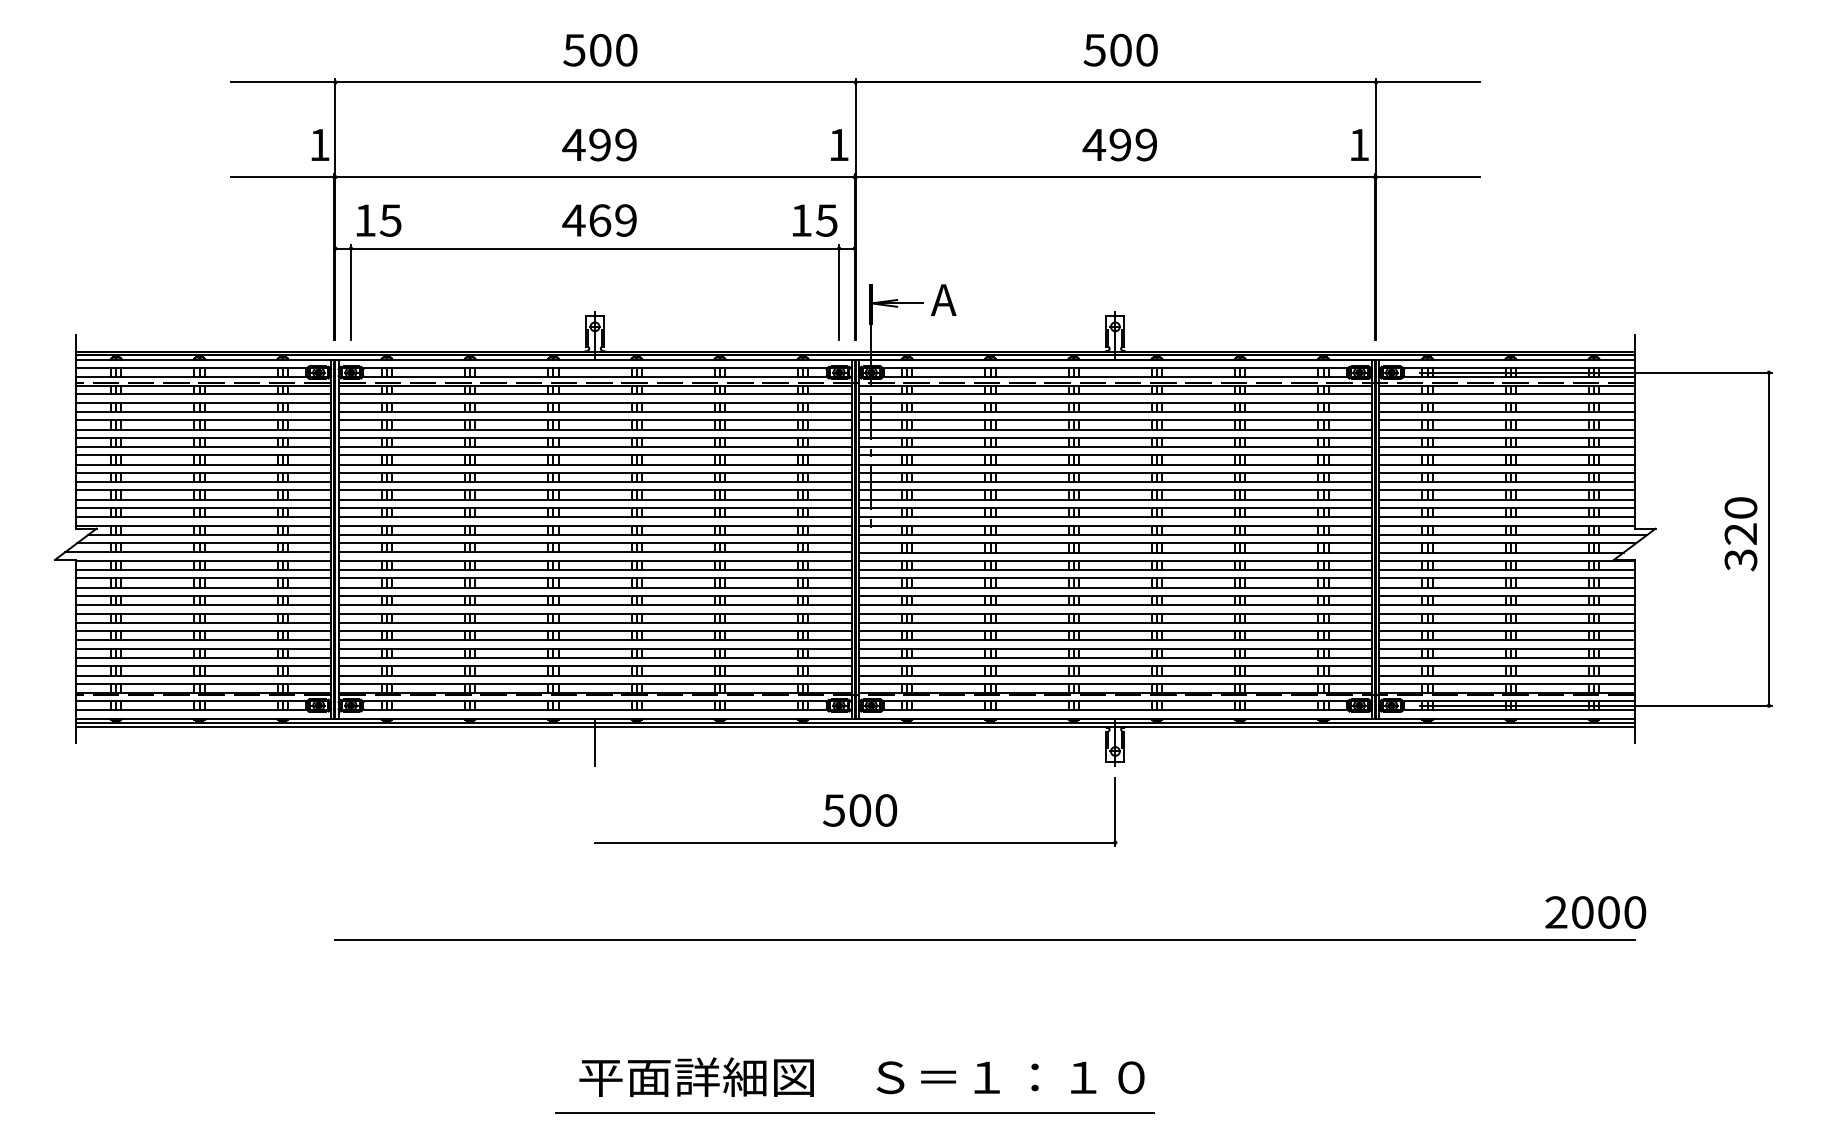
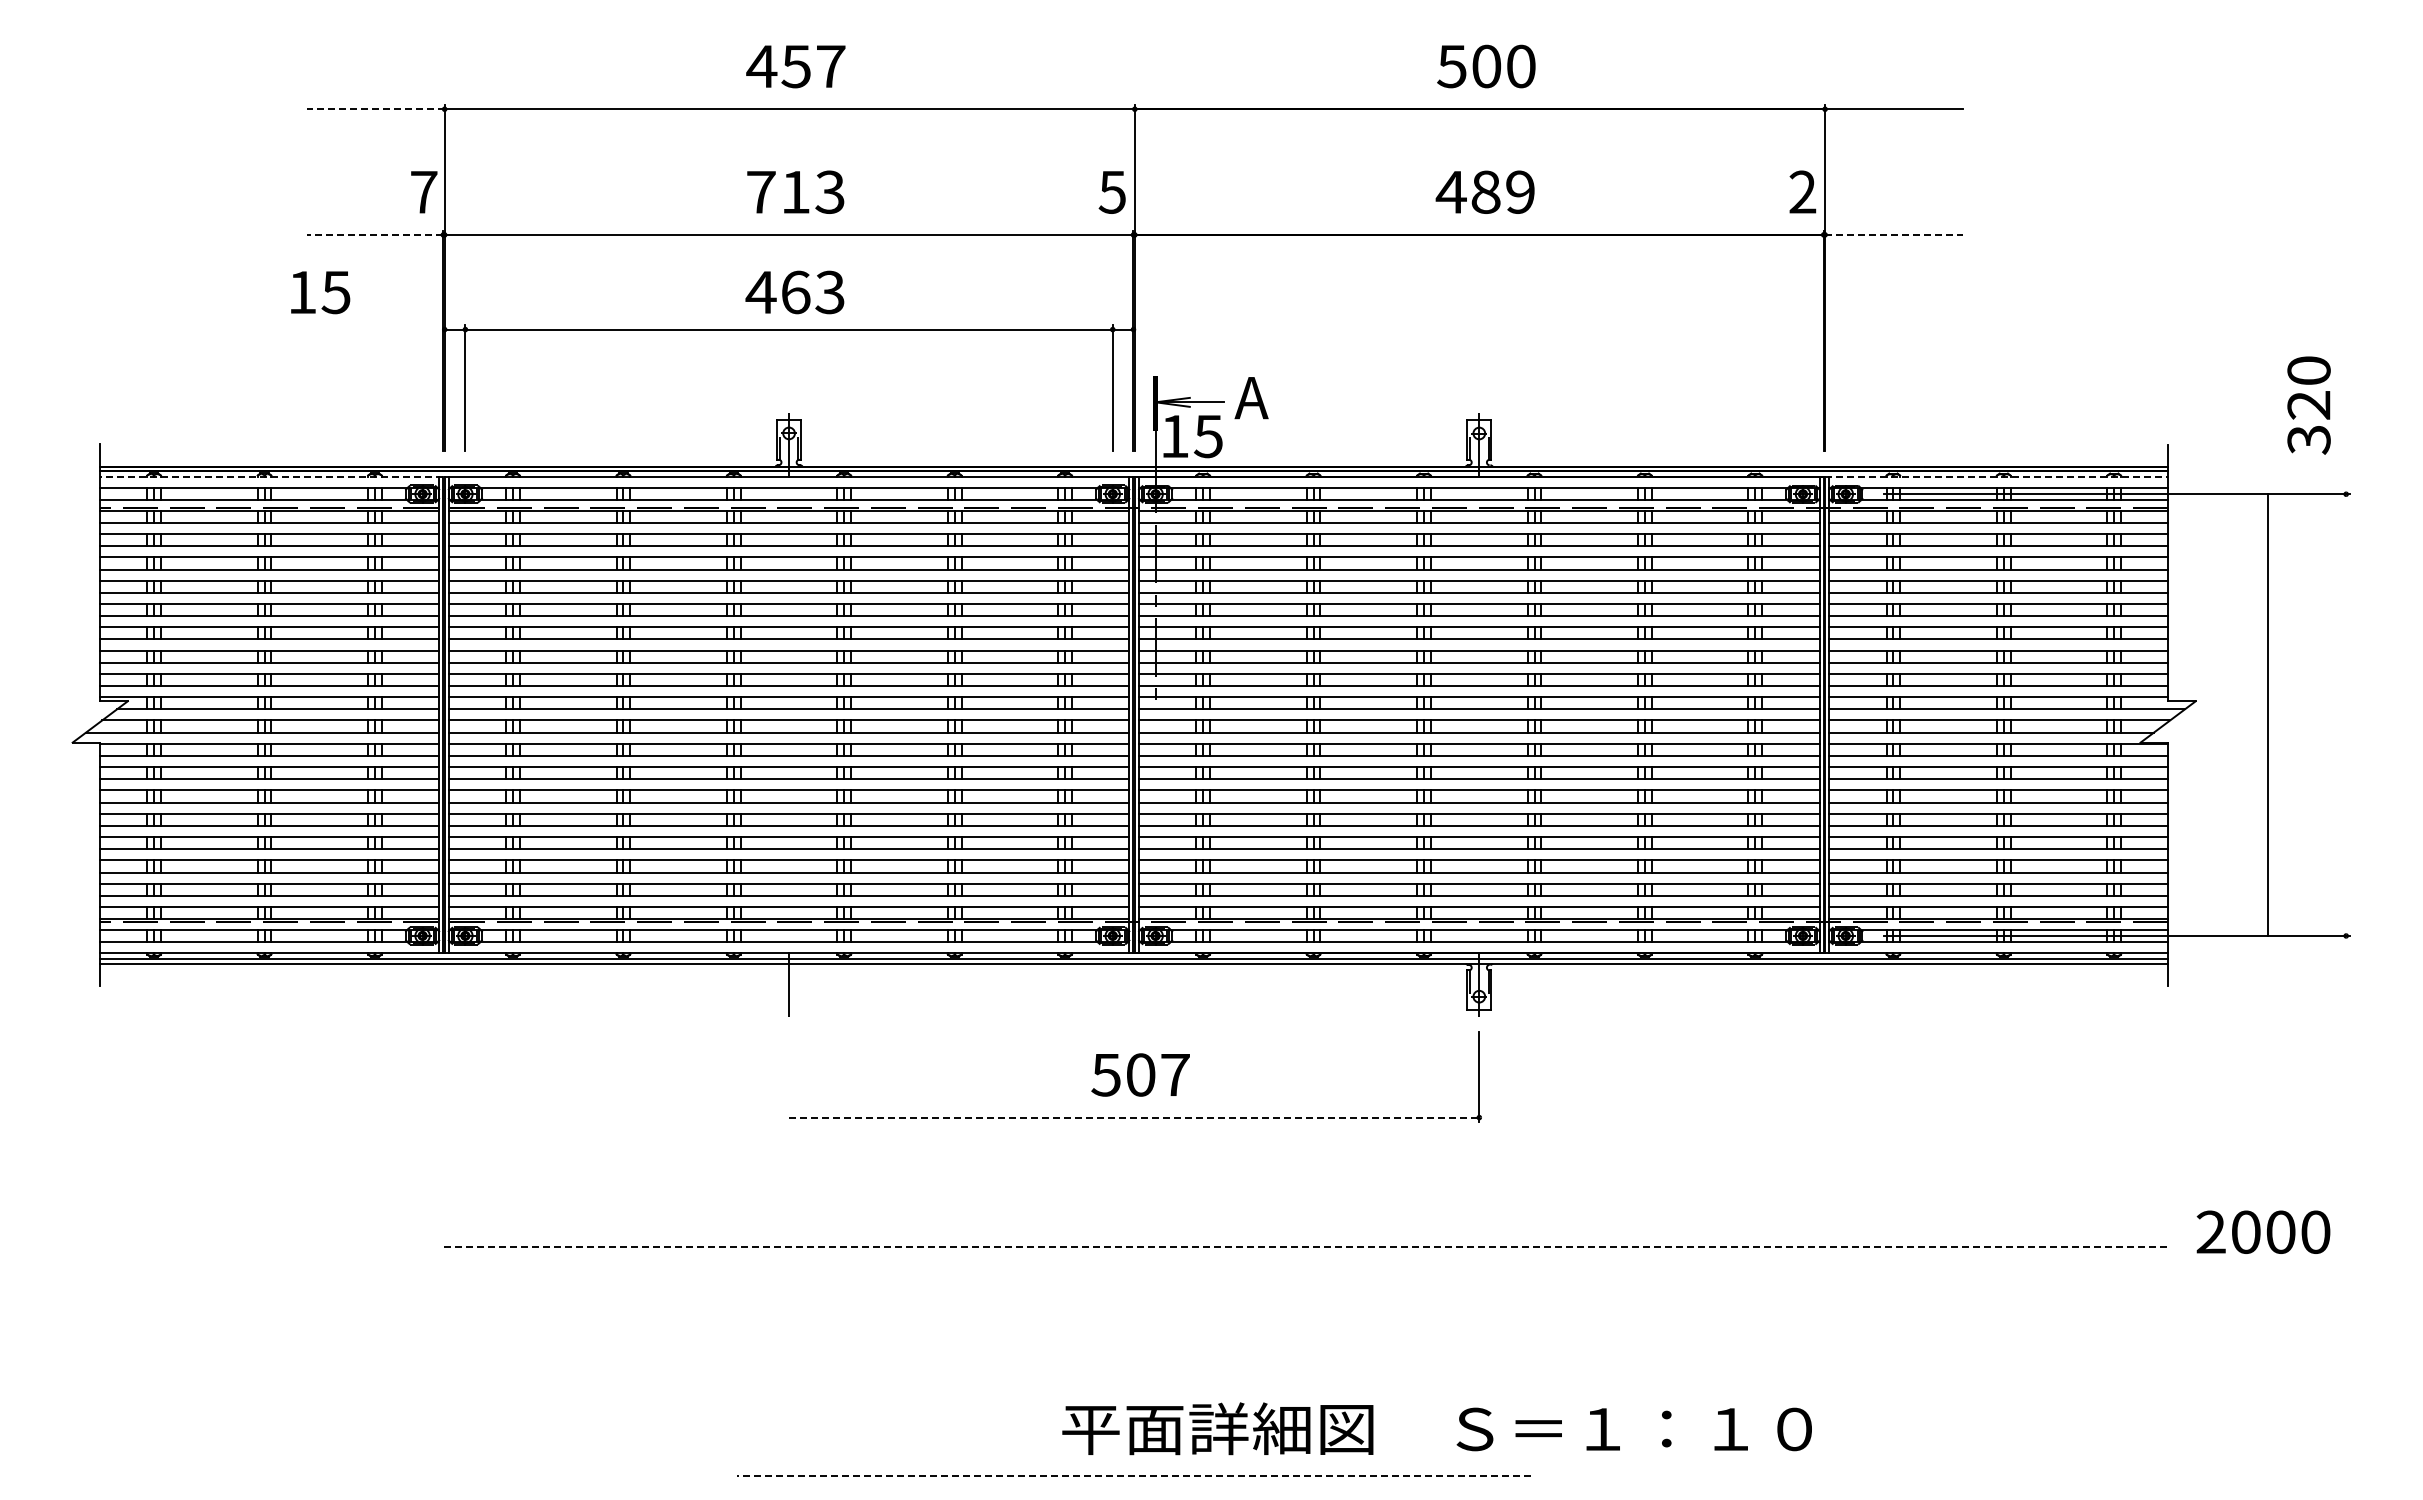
text: (599, 50) -> (795, 66), 500 -> 457
line: (283, 82) -> (375, 109), solid -> dashed
text: (599, 144) -> (794, 191), 499 -> 713
text: (1120, 144) -> (1485, 191), 499 -> 489
text: (1359, 144) -> (1802, 191), 1 -> 2
text: (320, 145) -> (424, 192), 1 -> 7
text: (838, 145) -> (1111, 192), 1 -> 5
line: (282, 176) -> (374, 234), solid -> dashed
line: (1428, 176) -> (1894, 234), solid -> dashed
text: (378, 220) -> (320, 292), moved
text: (625, 220) -> (829, 292), 469 -> 463
text: (814, 220) -> (1192, 436), moved
line: (204, 359) -> (271, 476), solid -> dashed
line: (1505, 359) -> (1996, 476), solid -> dashed
text: (1740, 534) -> (2308, 405), moved
line: (1769, 538) -> (2268, 714), moved
text: (886, 810) -> (1175, 1074), 500 -> 507
line: (855, 842) -> (1134, 1117), solid -> dashed
text: (1595, 911) -> (2263, 1231), moved
line: (985, 940) -> (1306, 1247), solid -> dashed
text: (861, 1077) -> (1436, 1428), moved
line: (855, 1112) -> (1134, 1475), solid -> dashed

